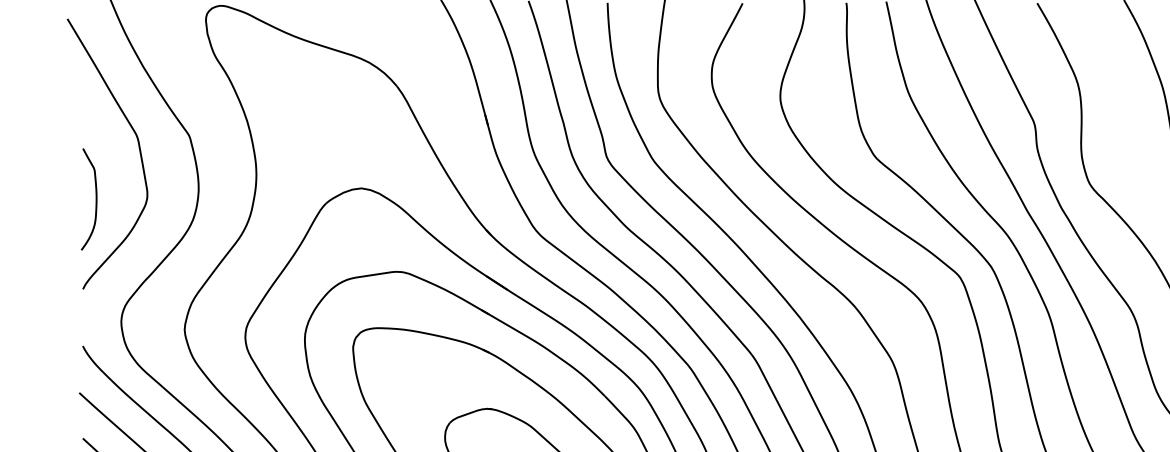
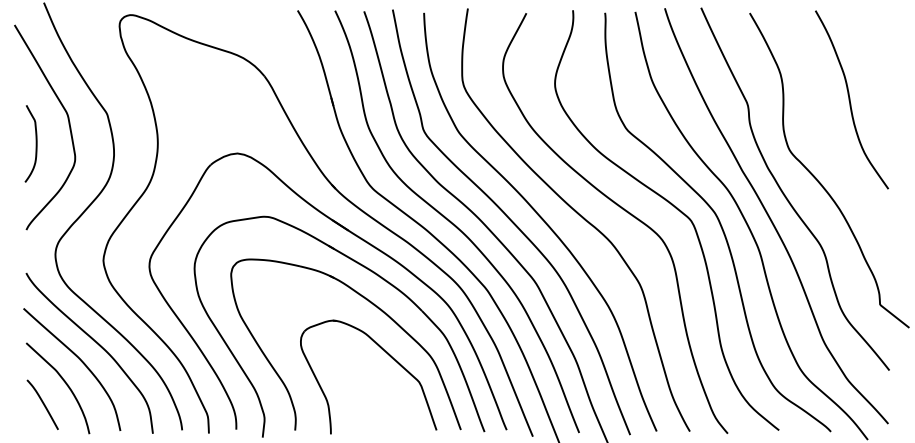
curve: (95, 198) -> (35, 143), moved

